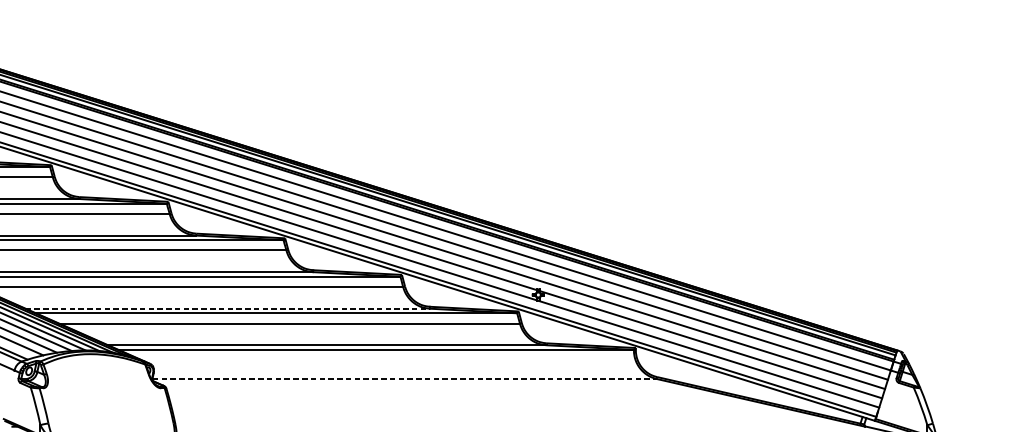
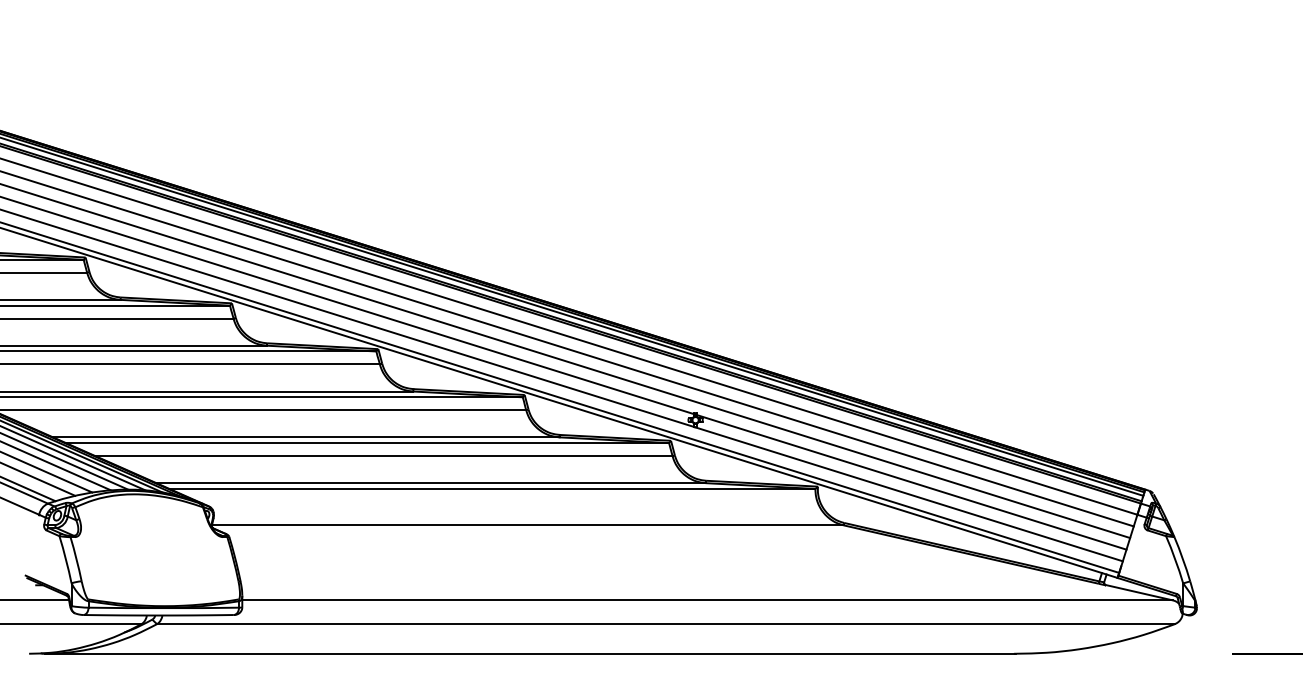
line: (227, 308) -> (306, 437), dashed -> solid
line: (405, 379) -> (528, 525), dashed -> solid

